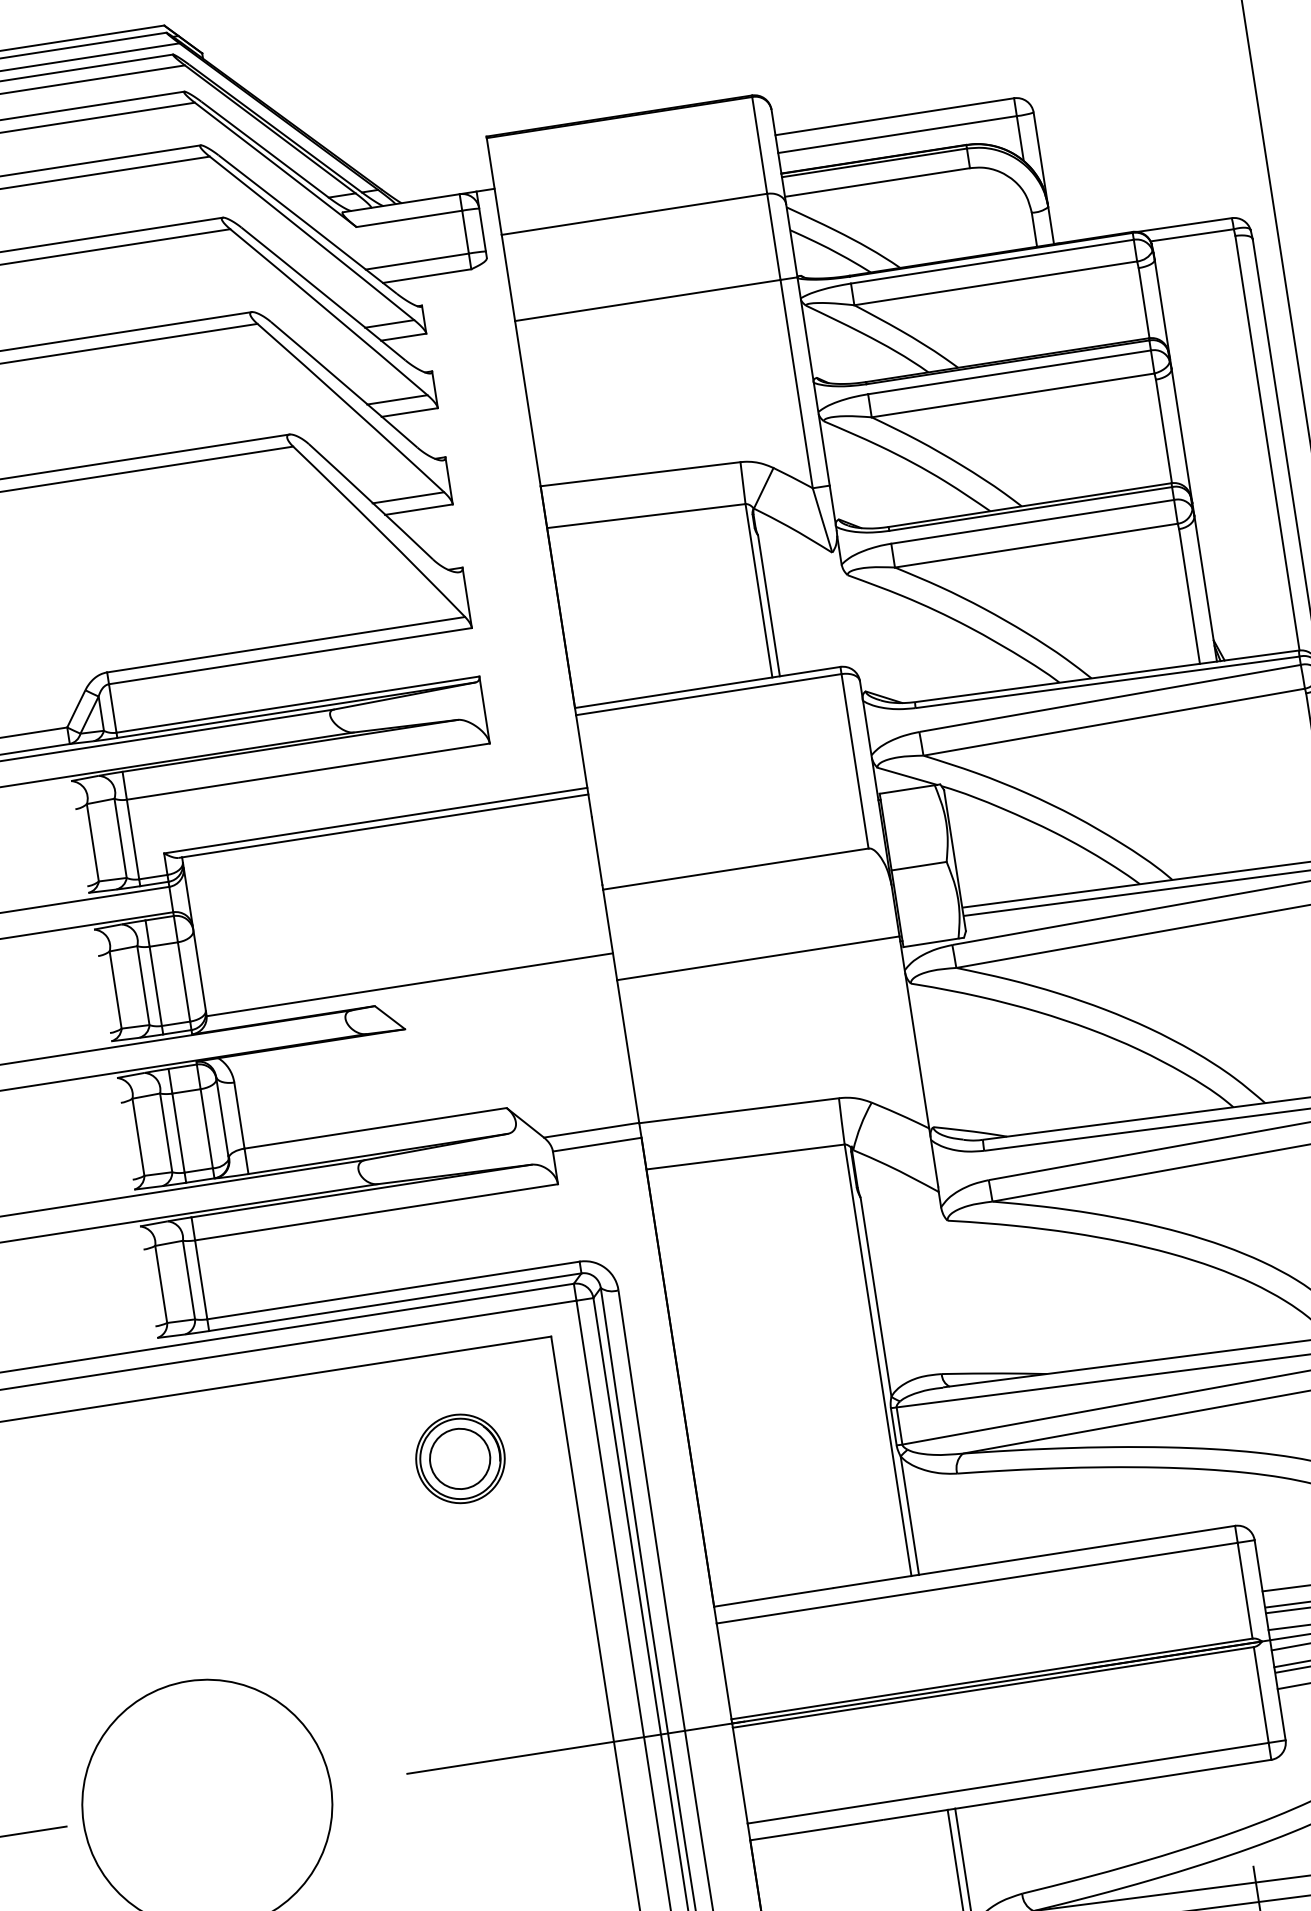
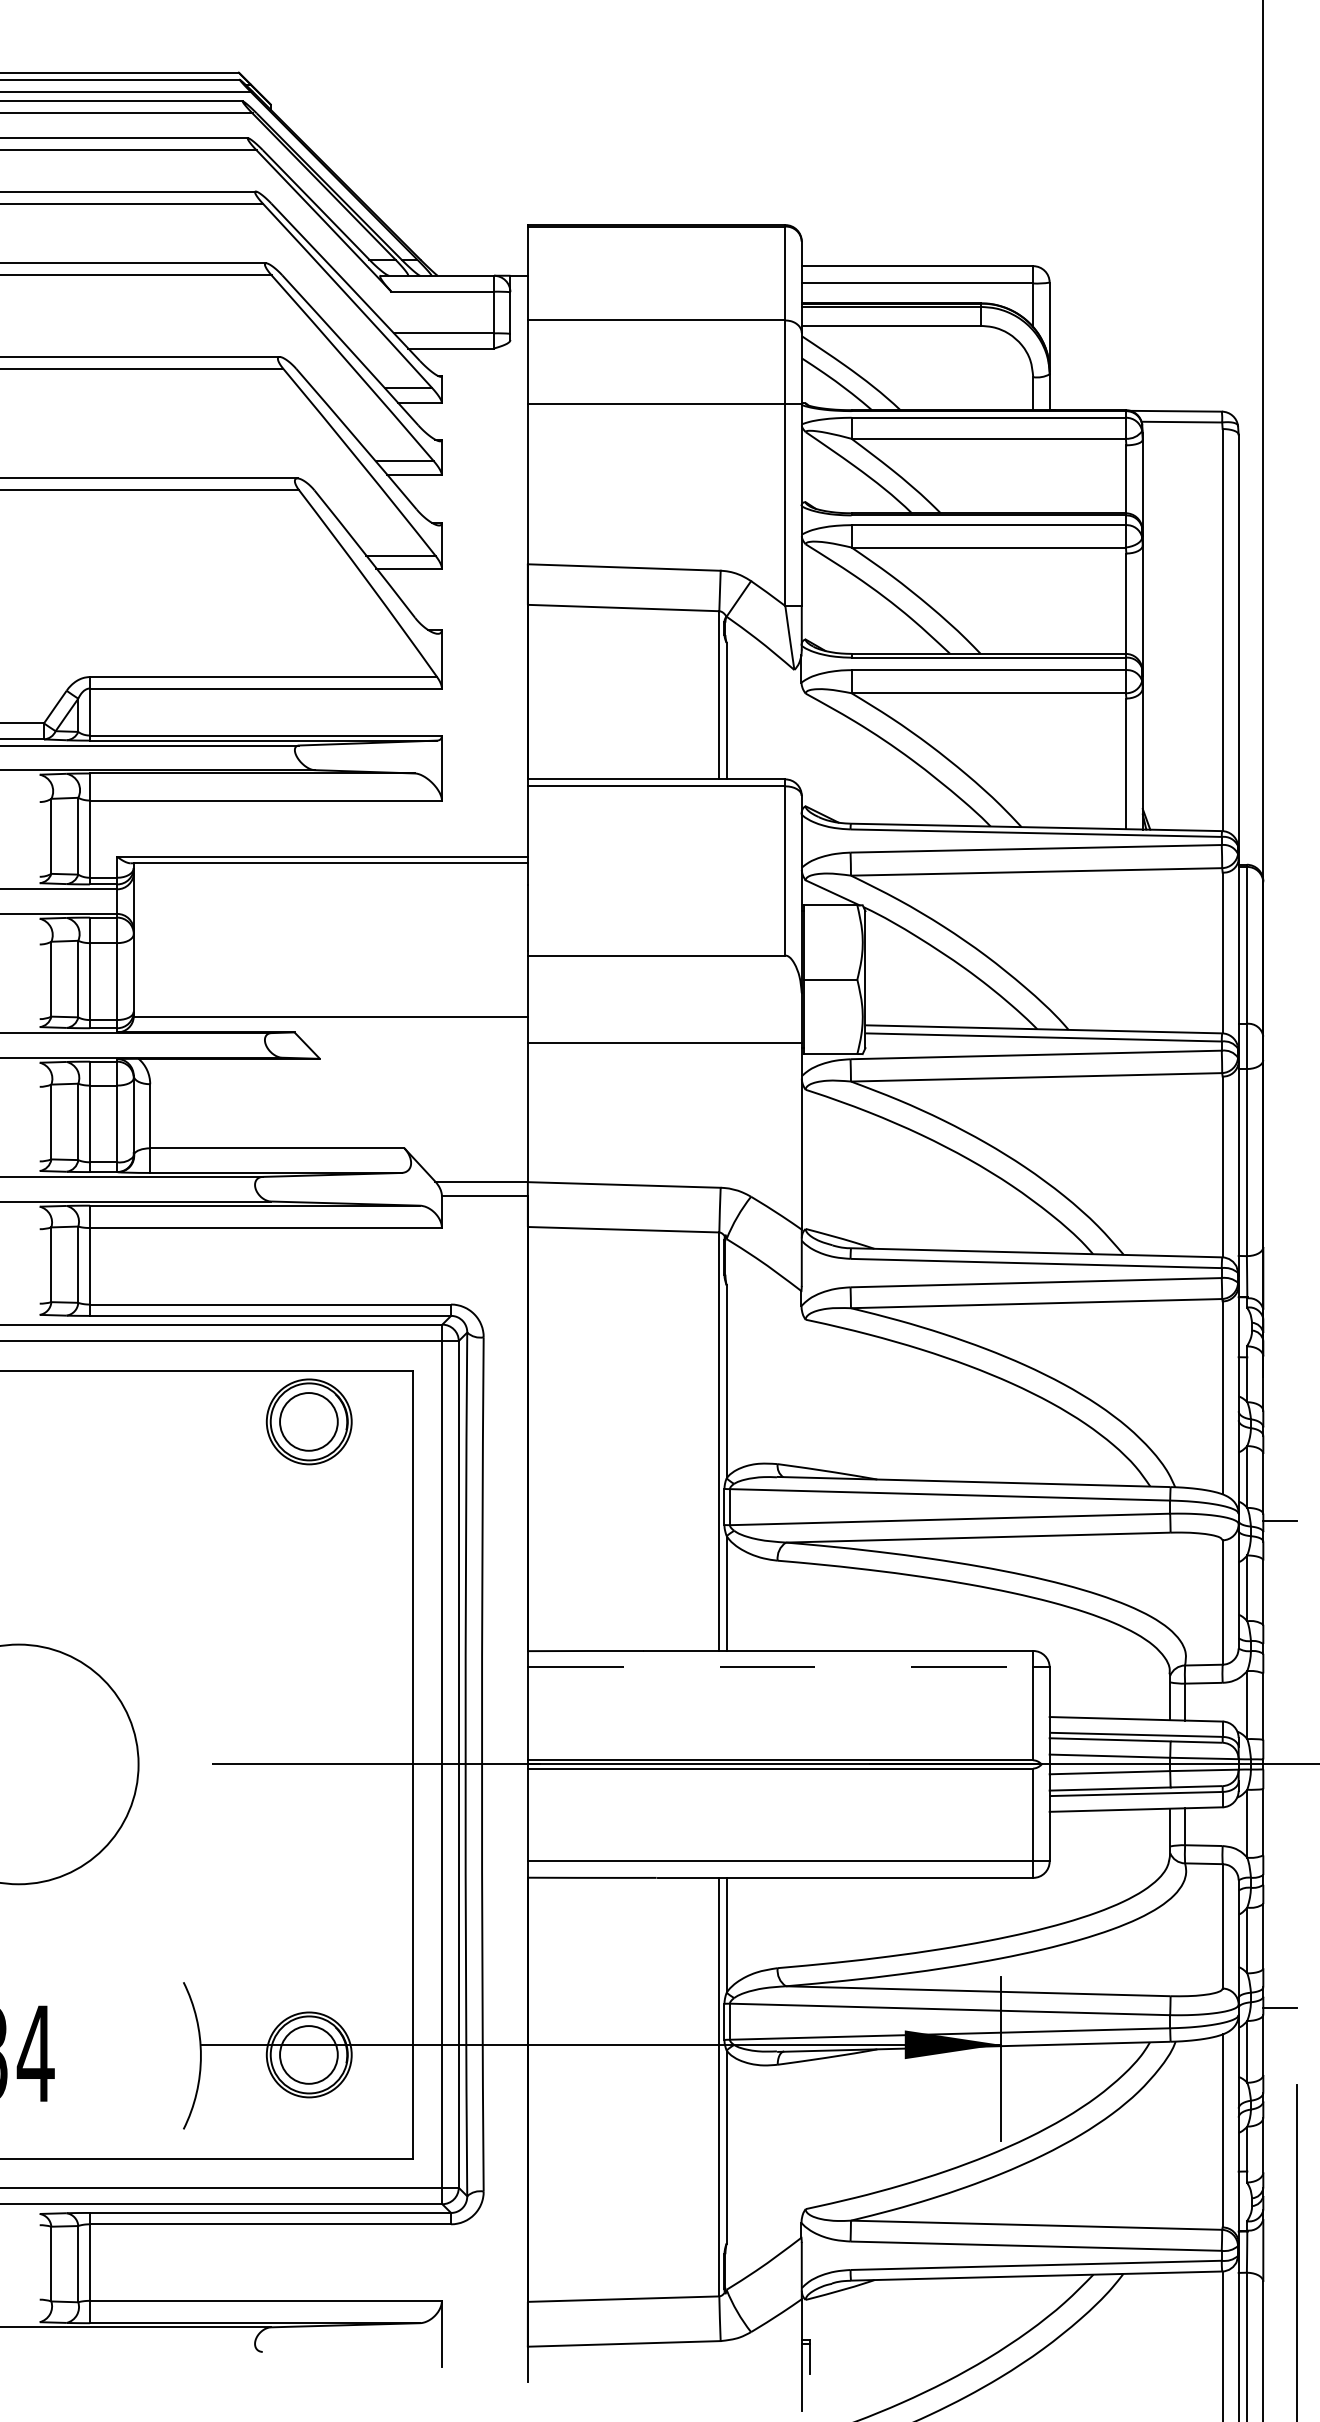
part: (459, 1458) -> (308, 1421), moved
line: (977, 1583) -> (780, 1667), solid -> dashed

